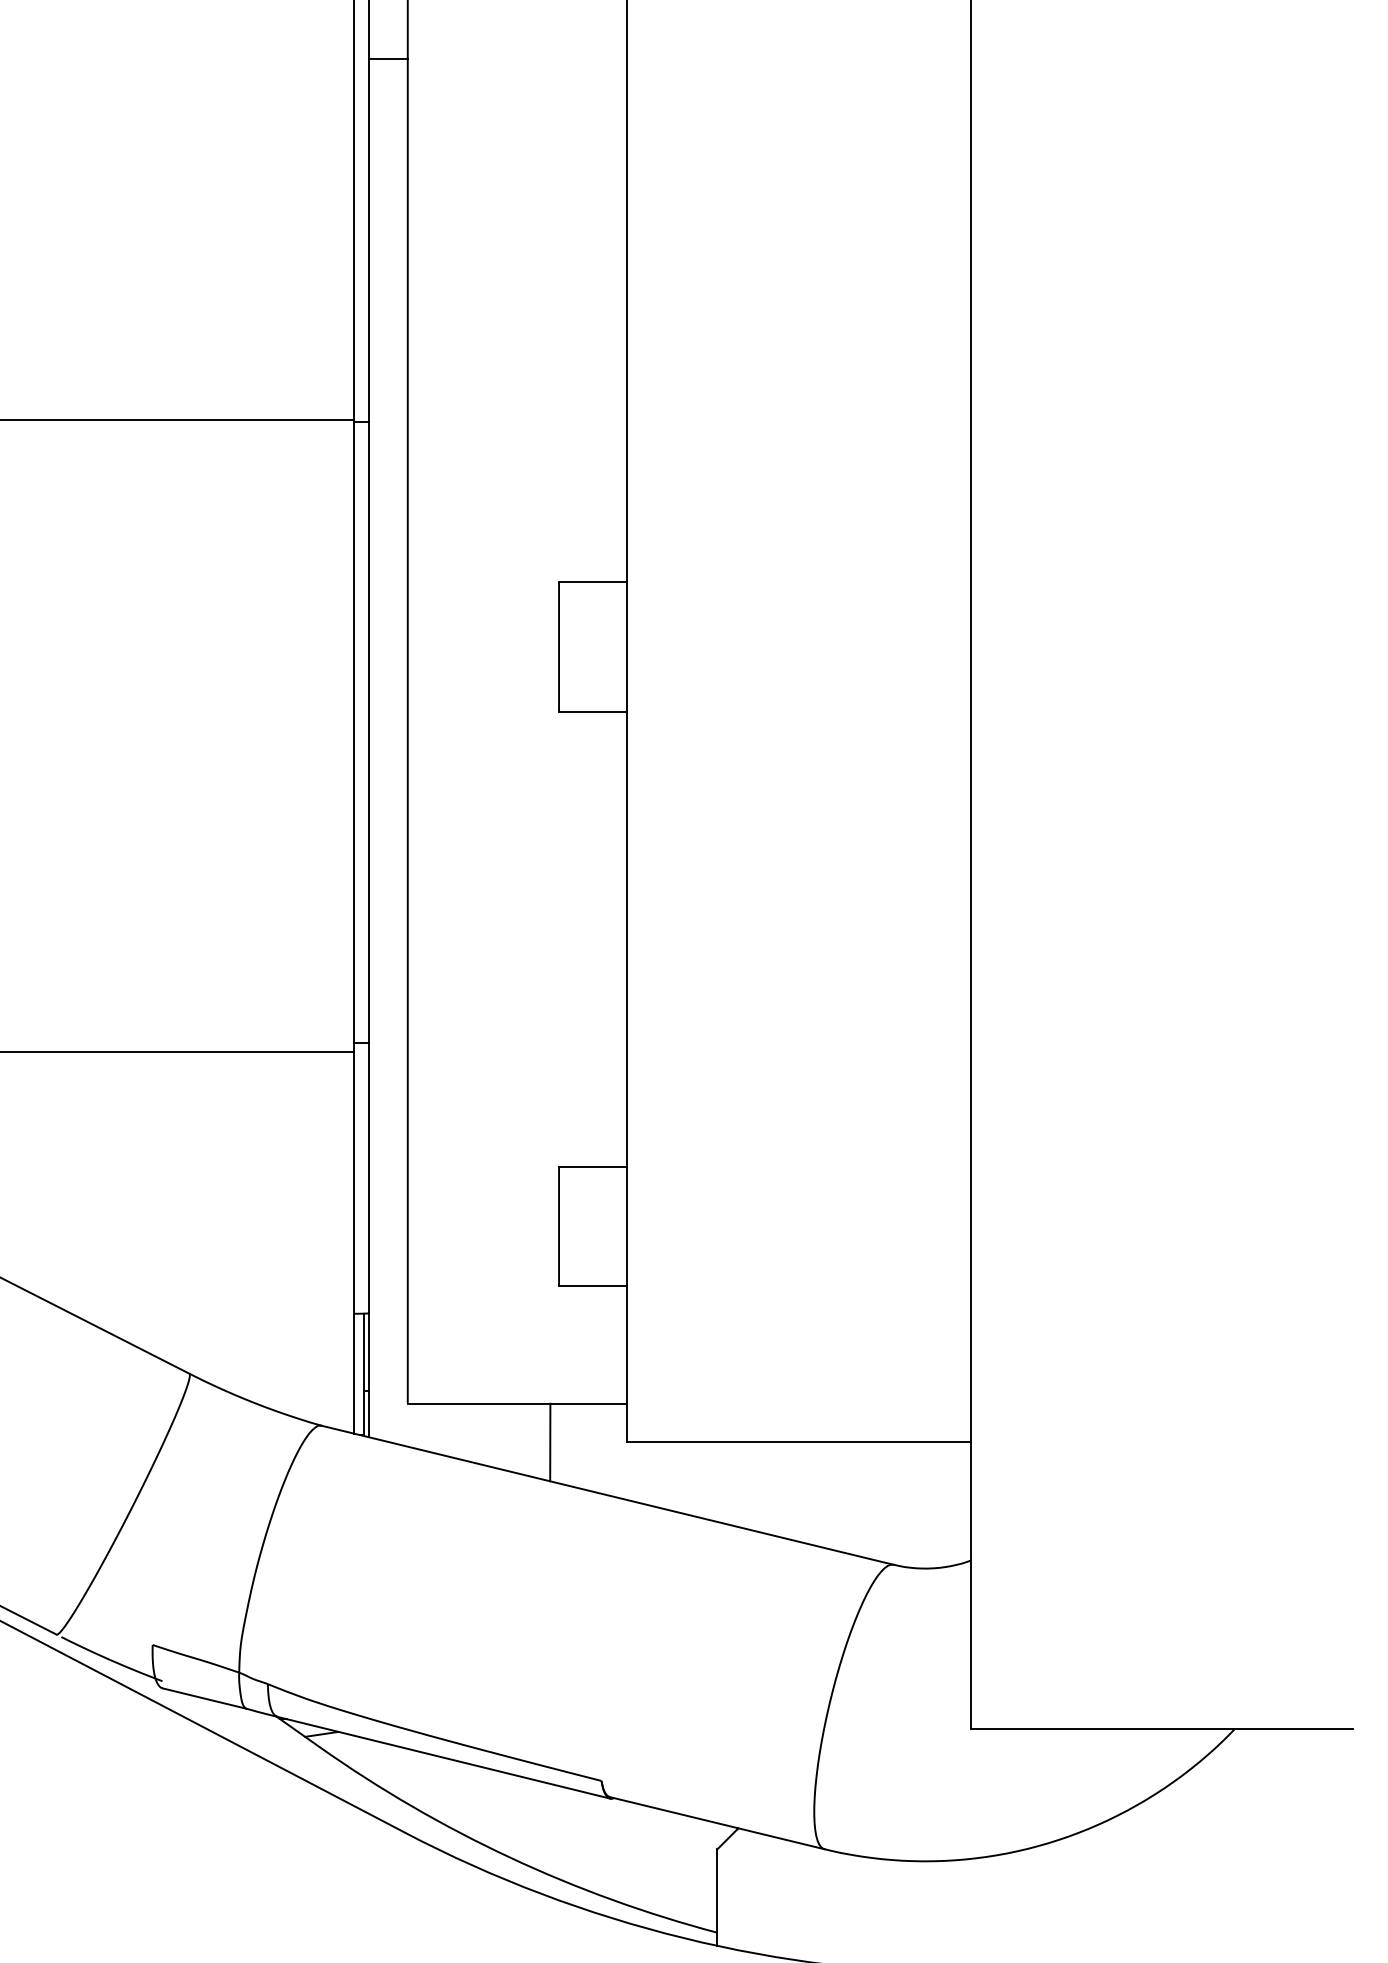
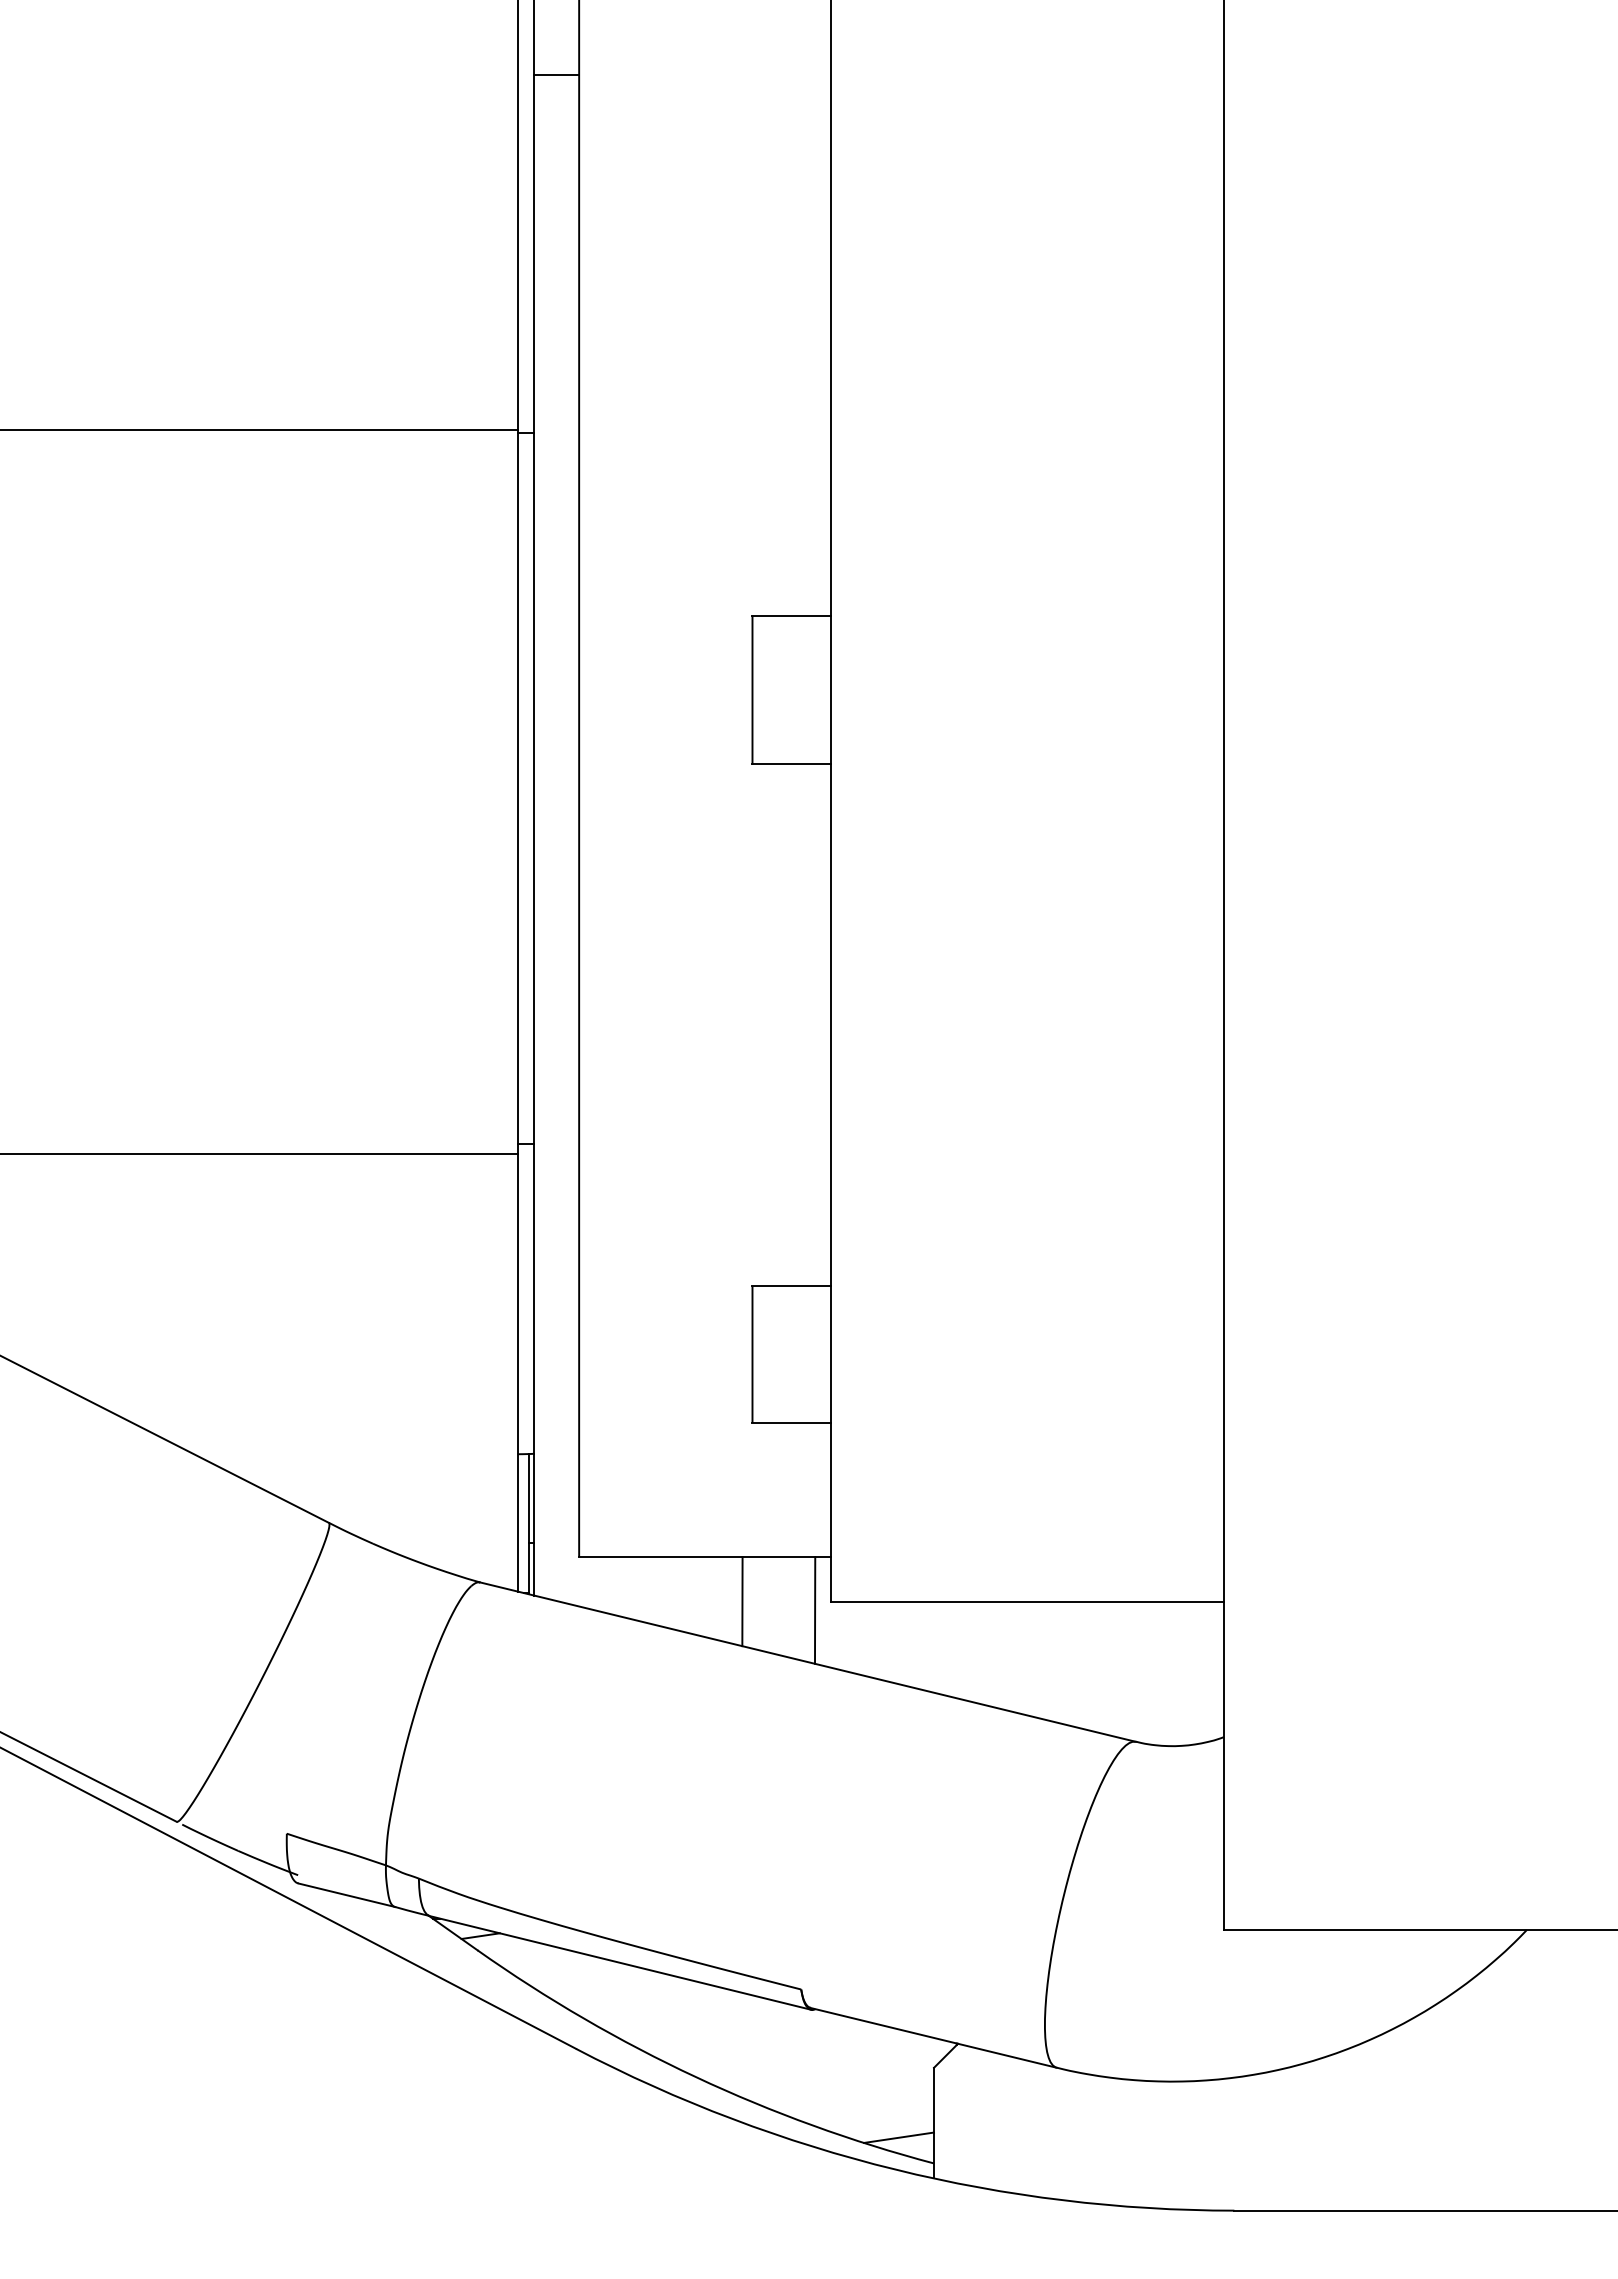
line: (388, 59) -> (556, 74), moved
line: (614, 1450) -> (815, 1610), added
line: (686, 1910) -> (898, 2137), added

